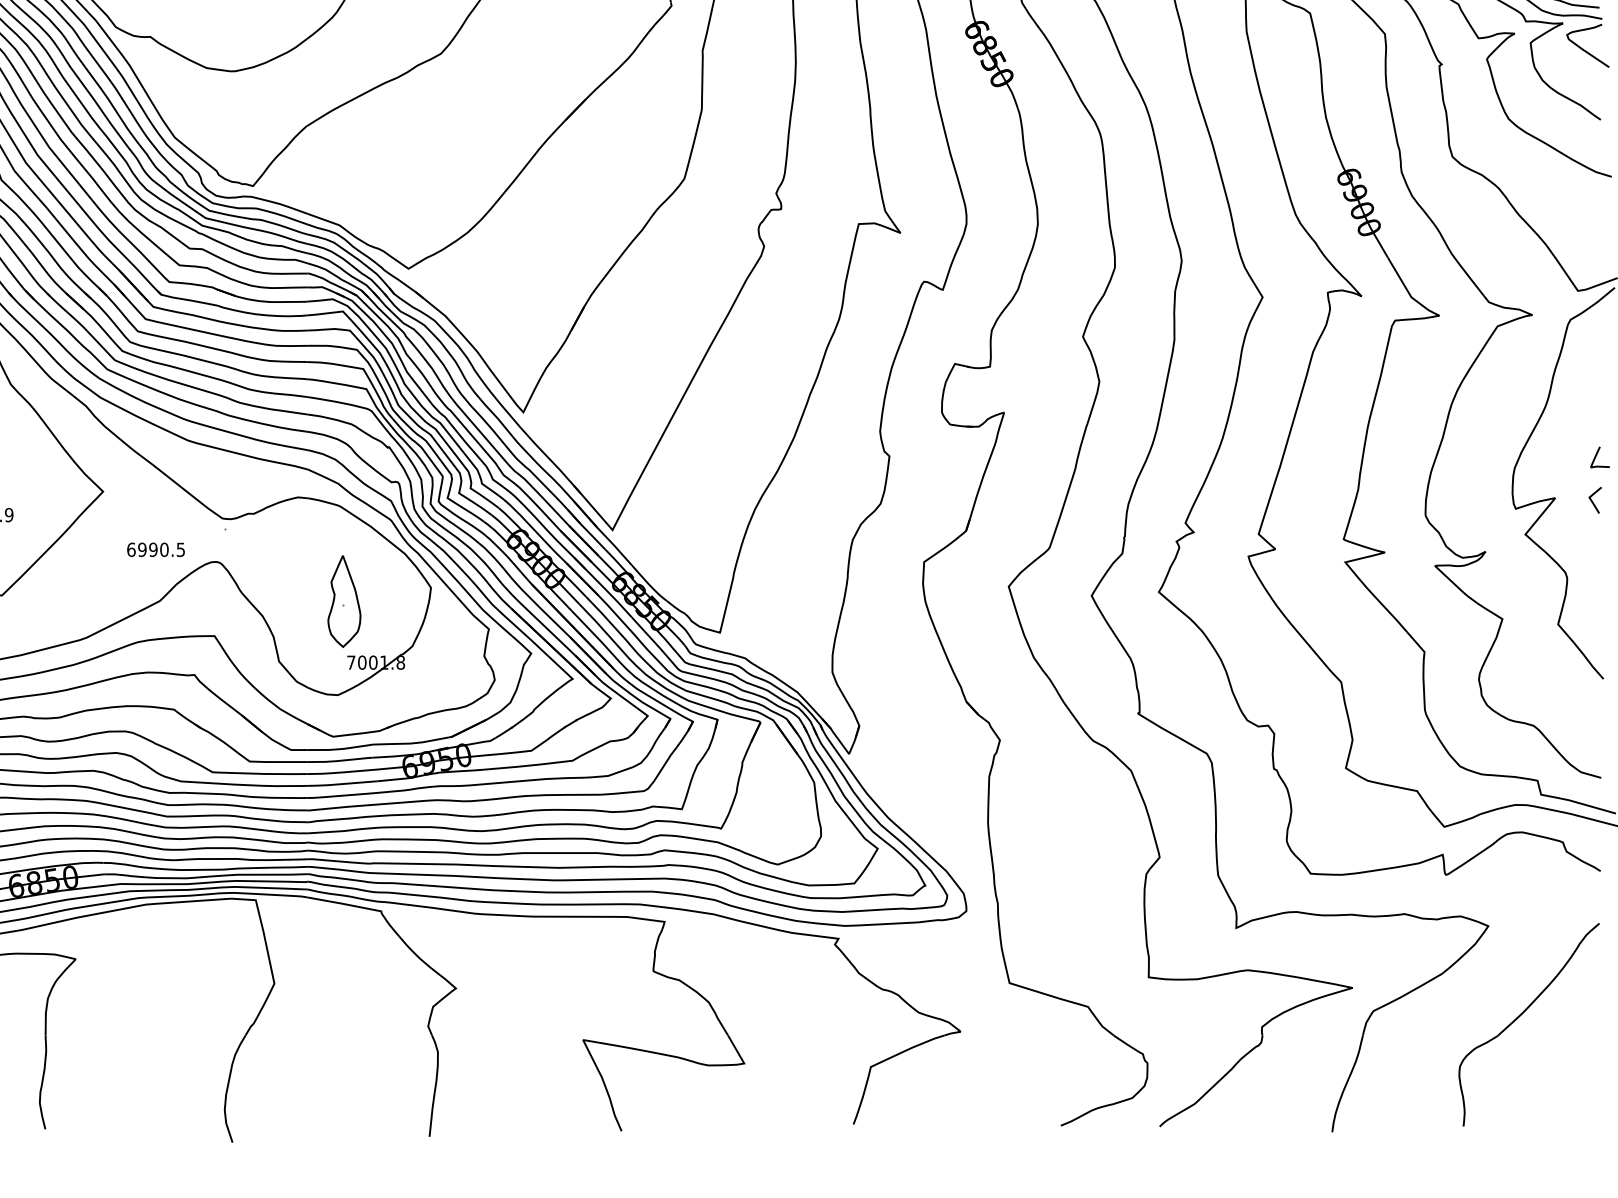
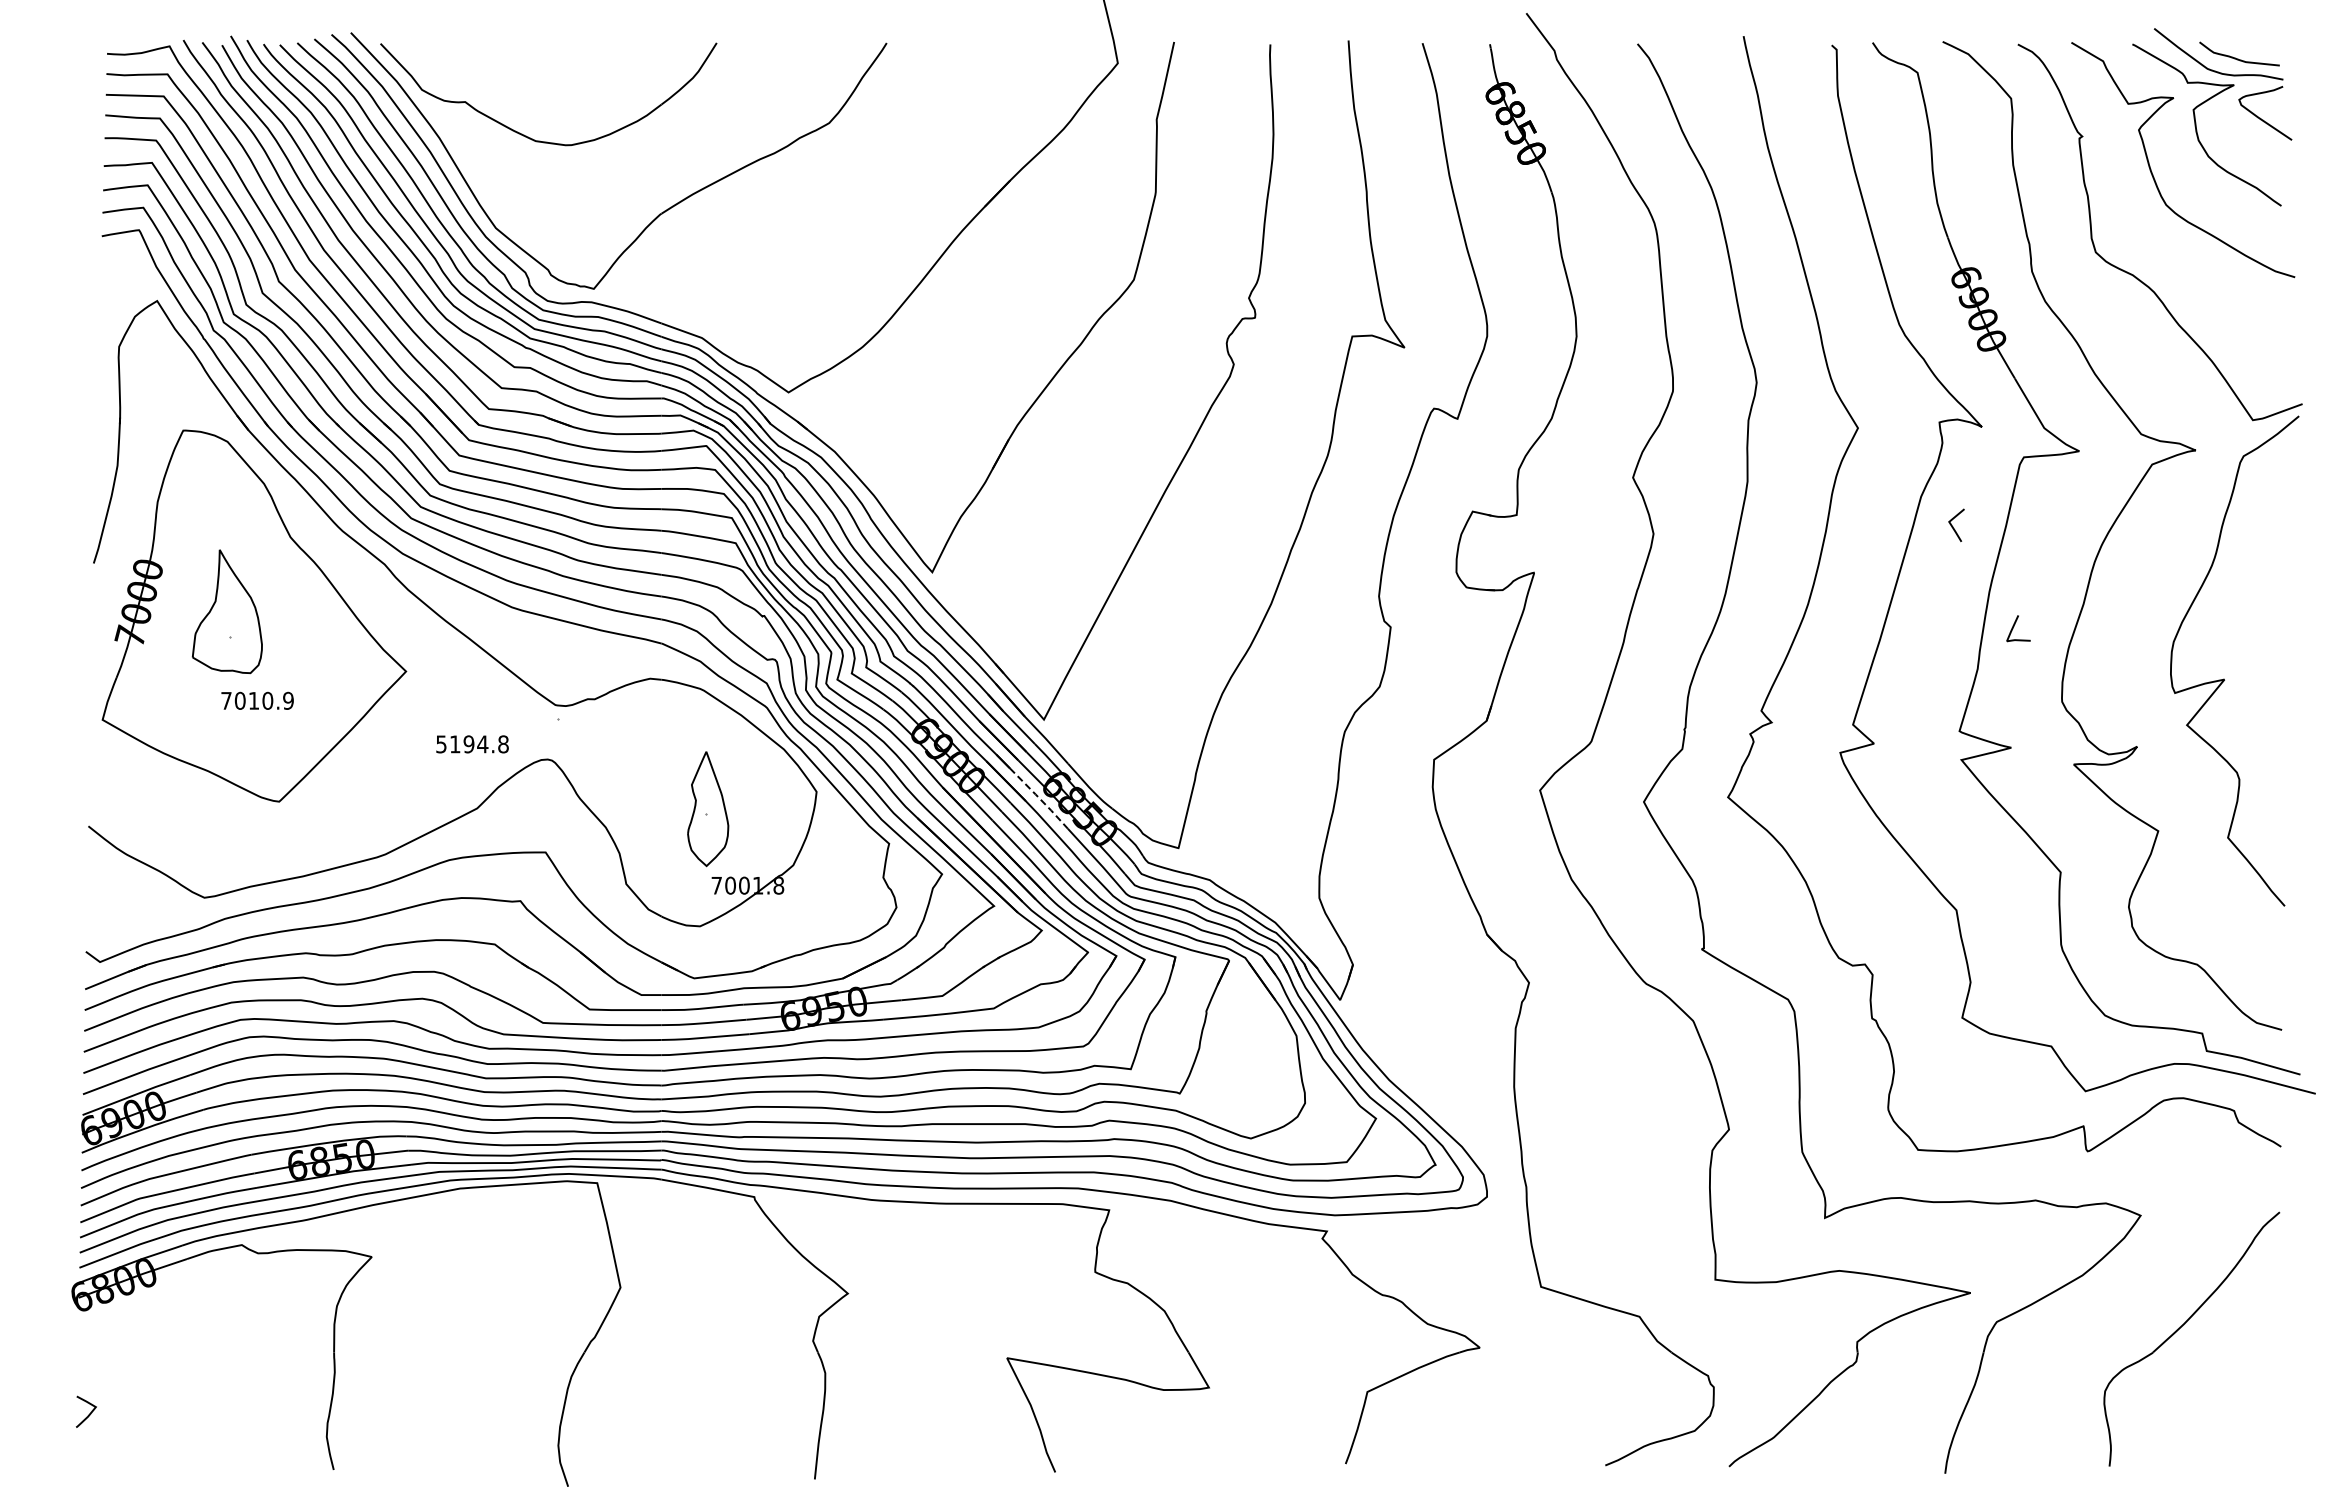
curve: (1596, 455) -> (2014, 626), moved
line: (1592, 501) -> (1953, 526), moved
text: (156, 549) -> (472, 744), 6990.5 -> 5194.8
line: (608, 593) -> (1039, 798), solid -> dashed

